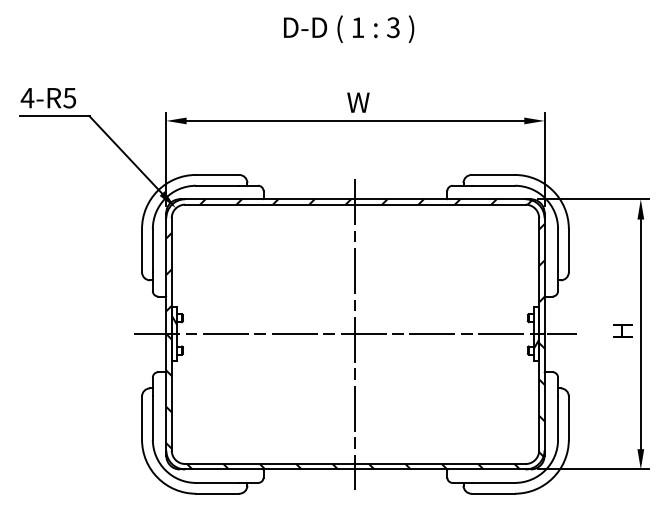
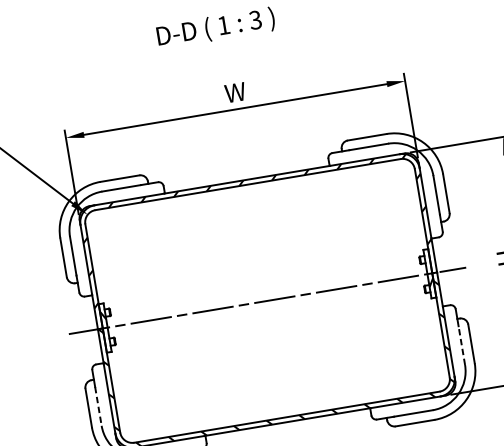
line: (355, 334) -> (267, 301), removed
line: (152, 418) -> (98, 406), solid -> dashed
line: (558, 418) -> (462, 345), solid -> dashed

